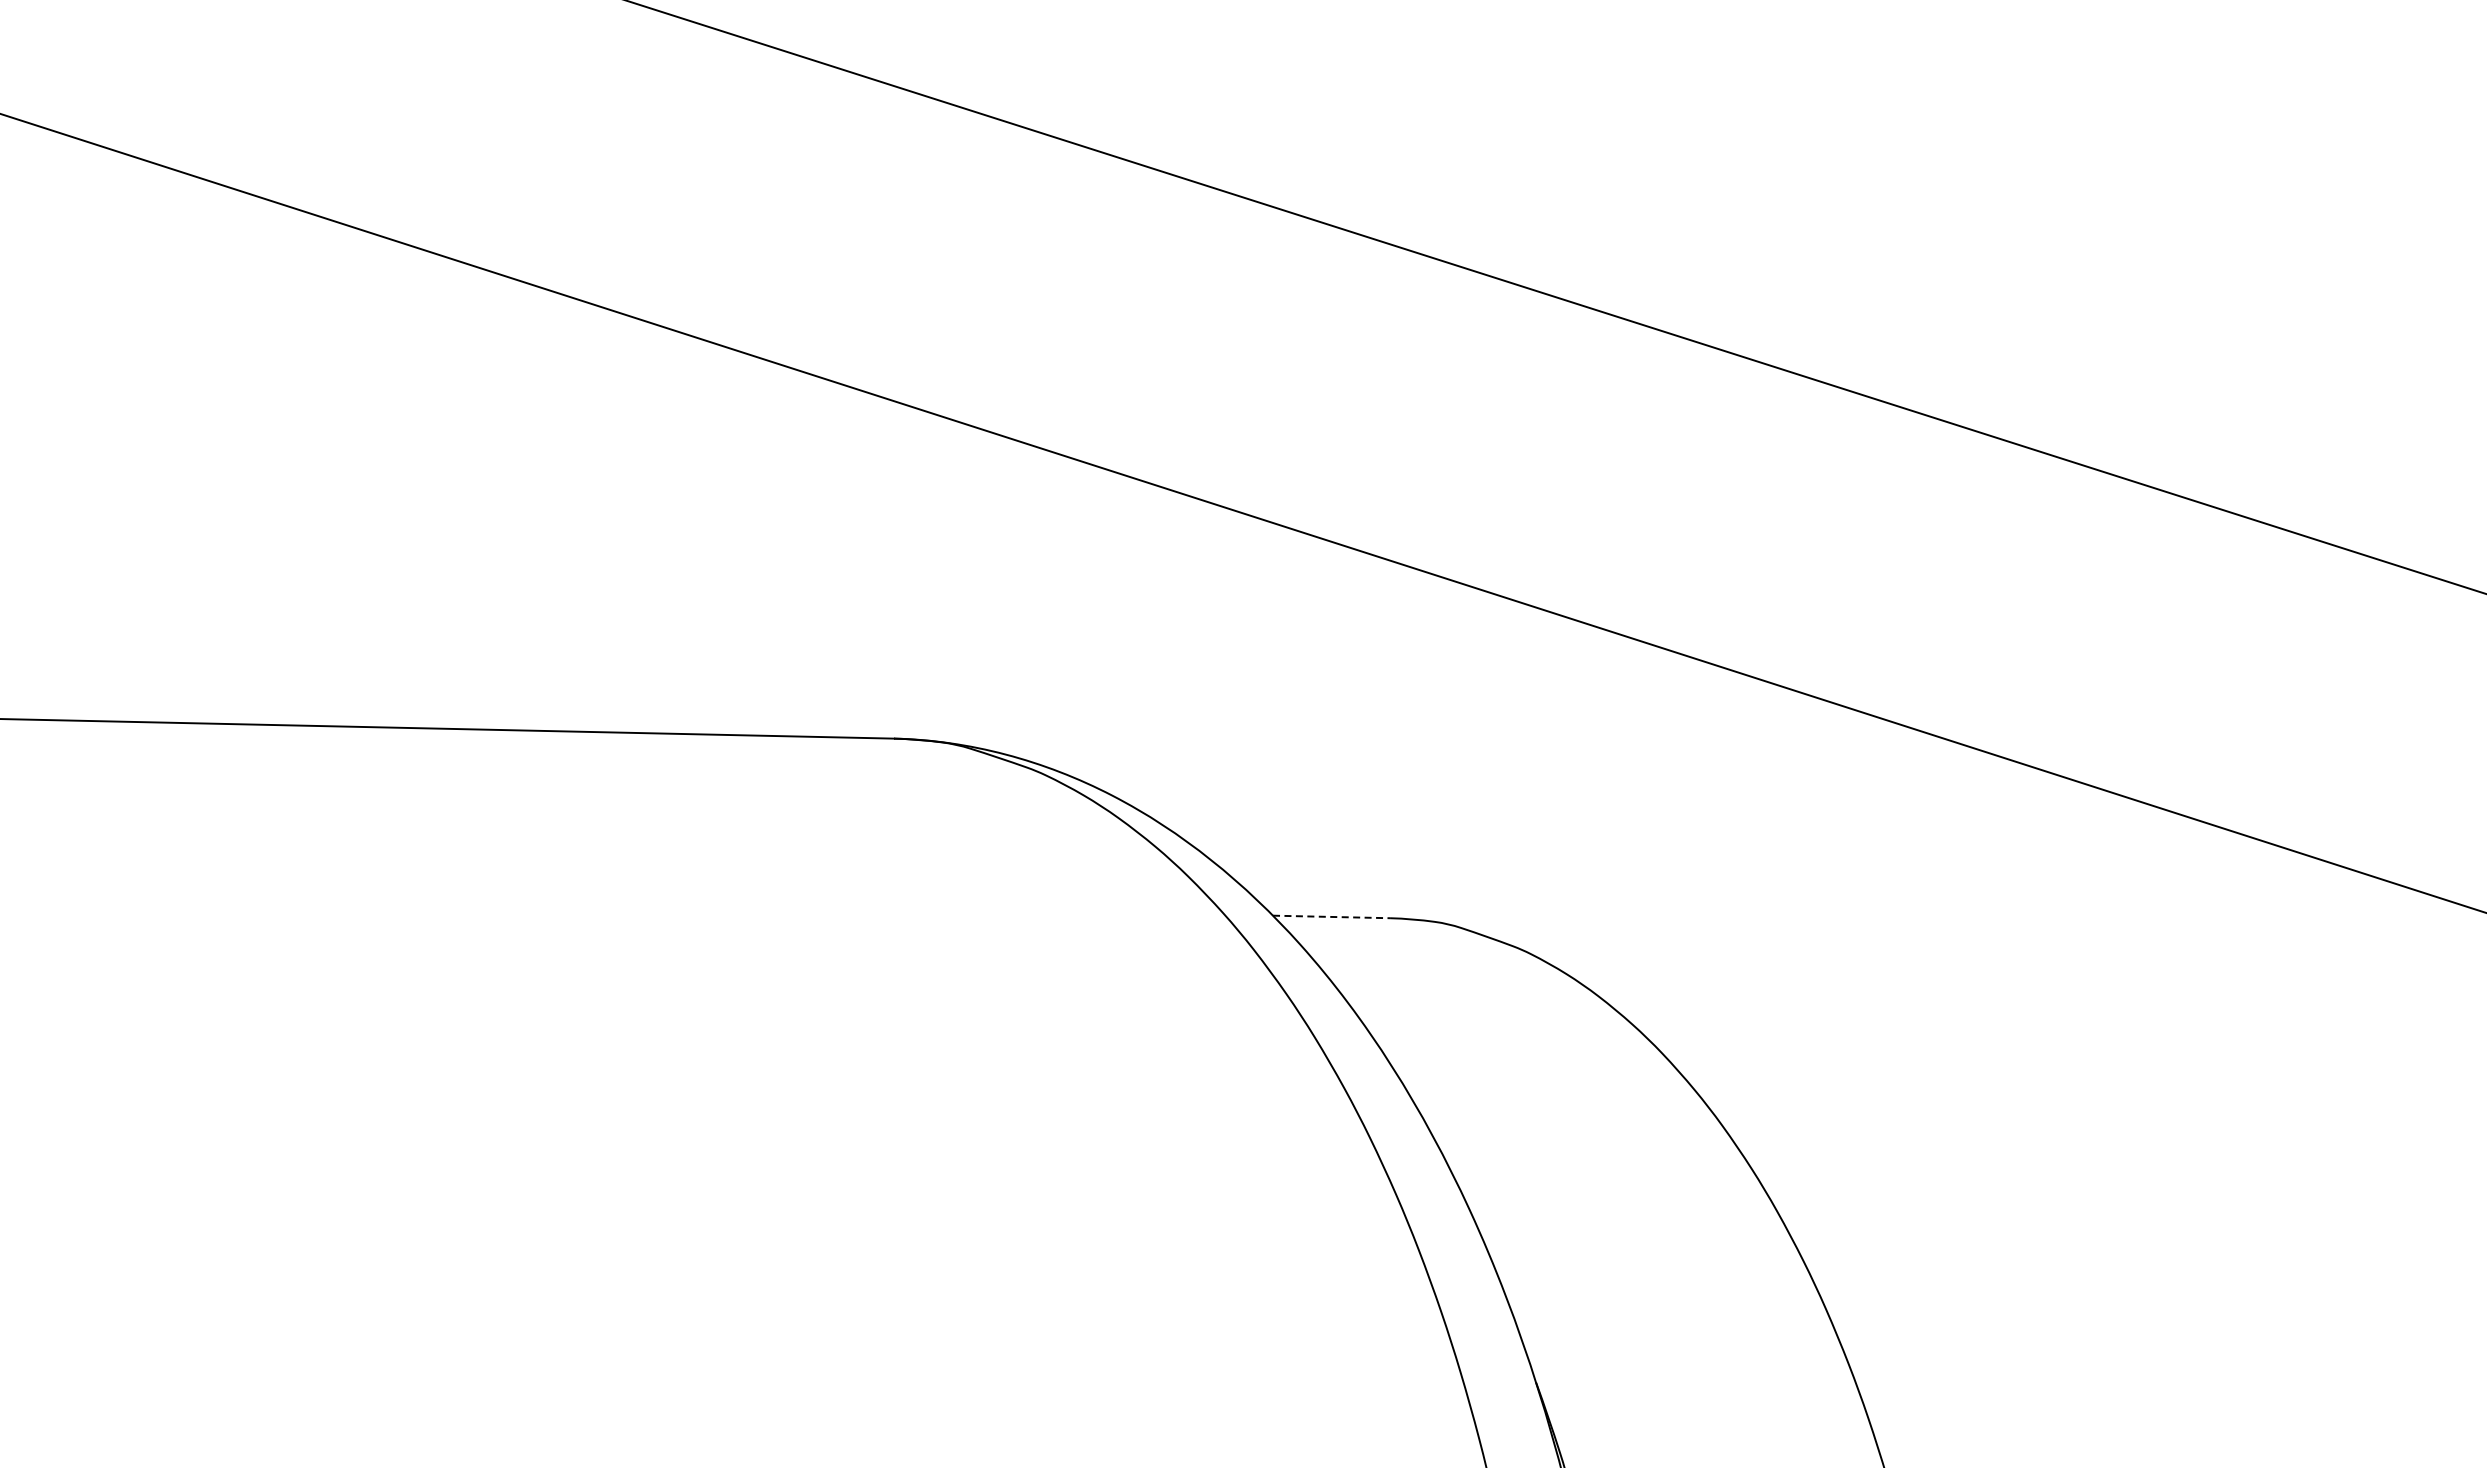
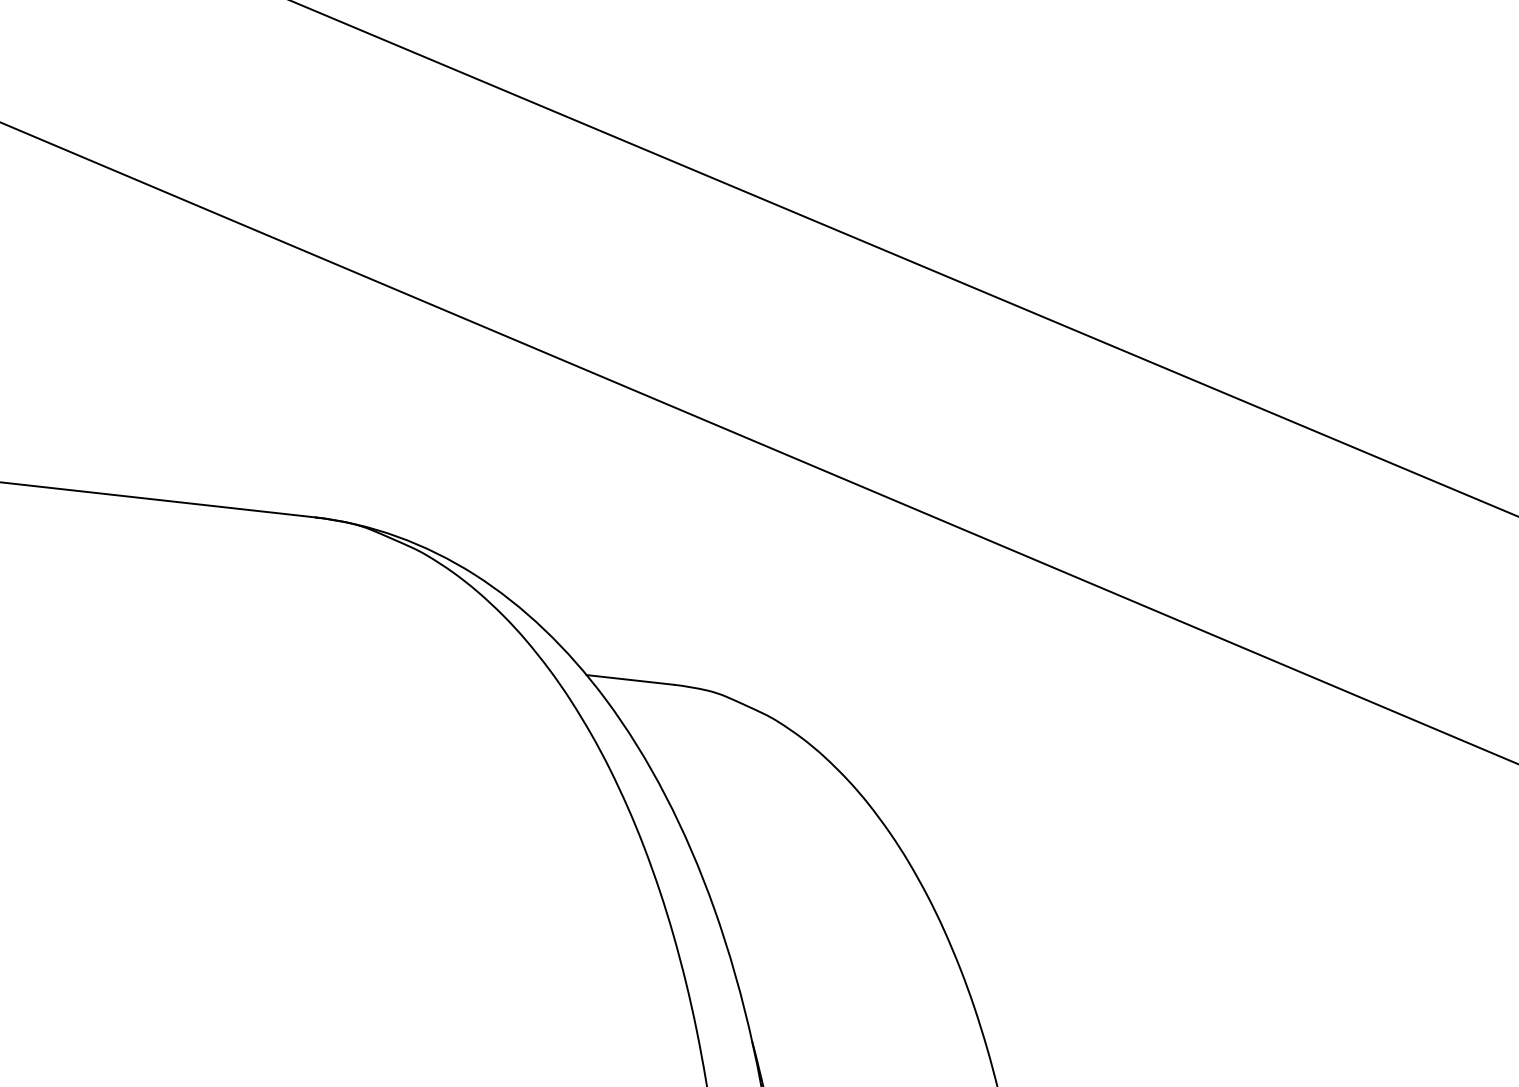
line: (1331, 916) -> (630, 679), dashed -> solid

